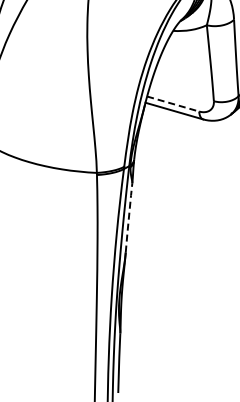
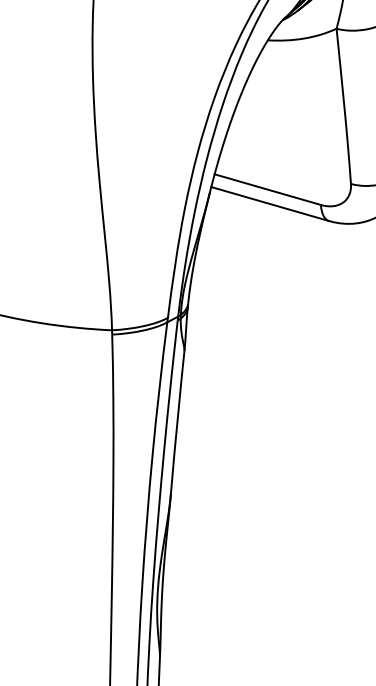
line: (173, 104) -> (268, 190), dashed -> solid
line: (128, 217) -> (176, 421), dashed -> solid

